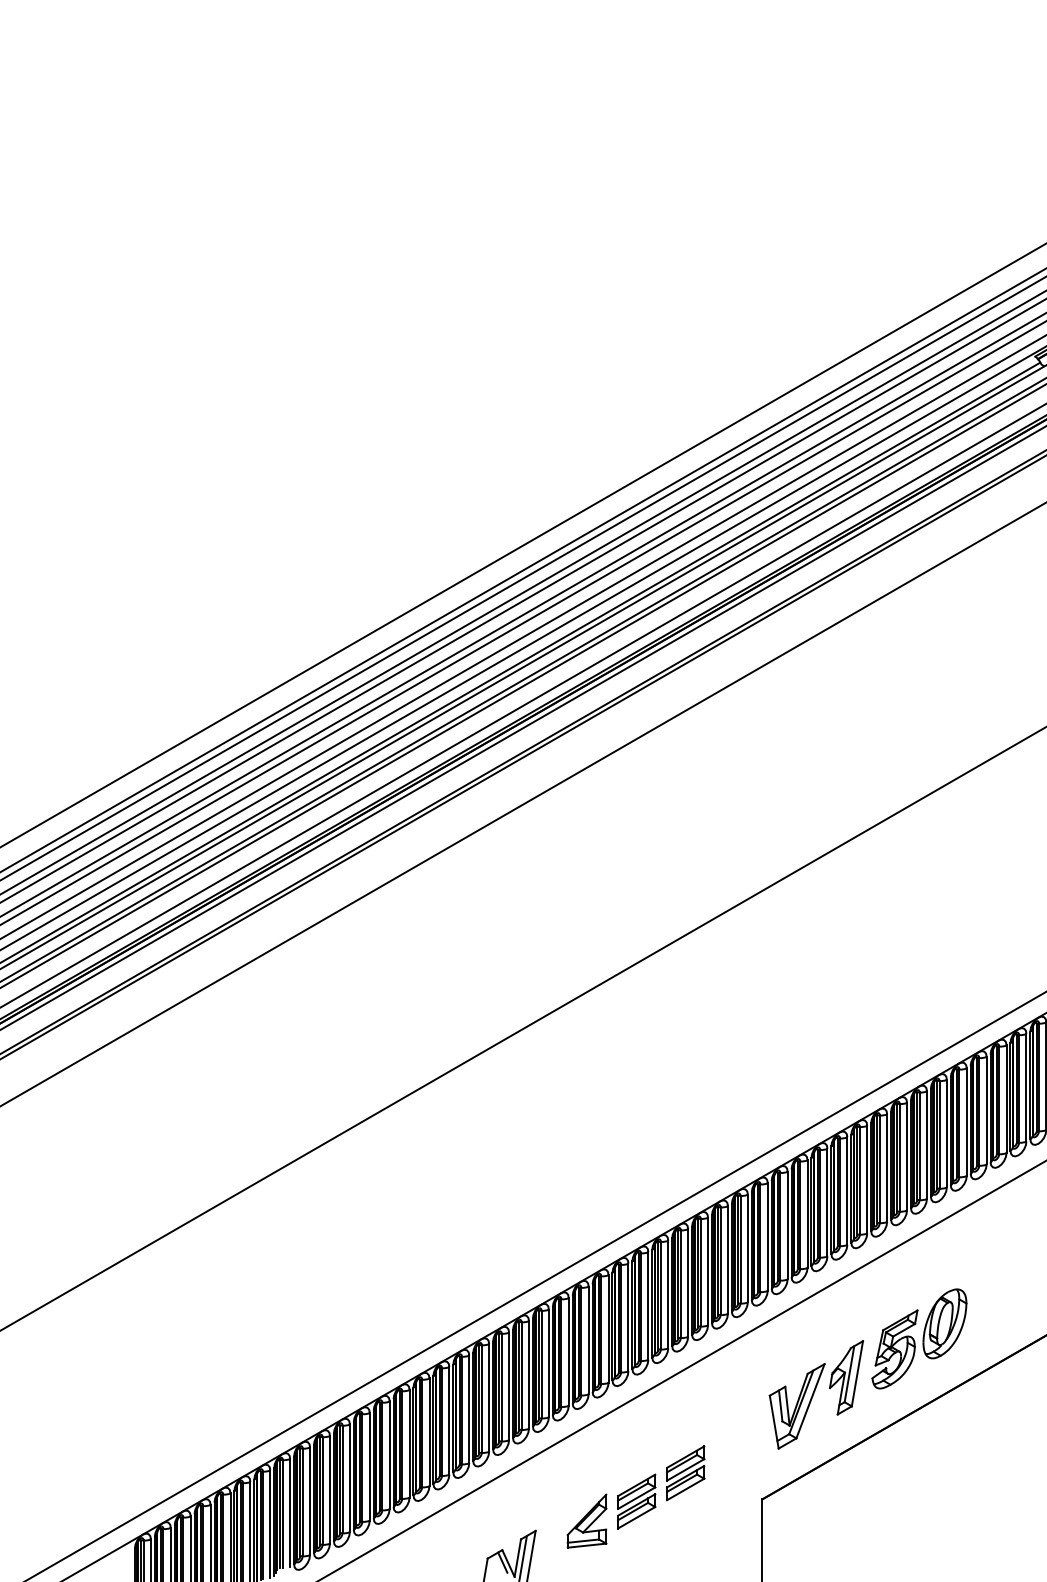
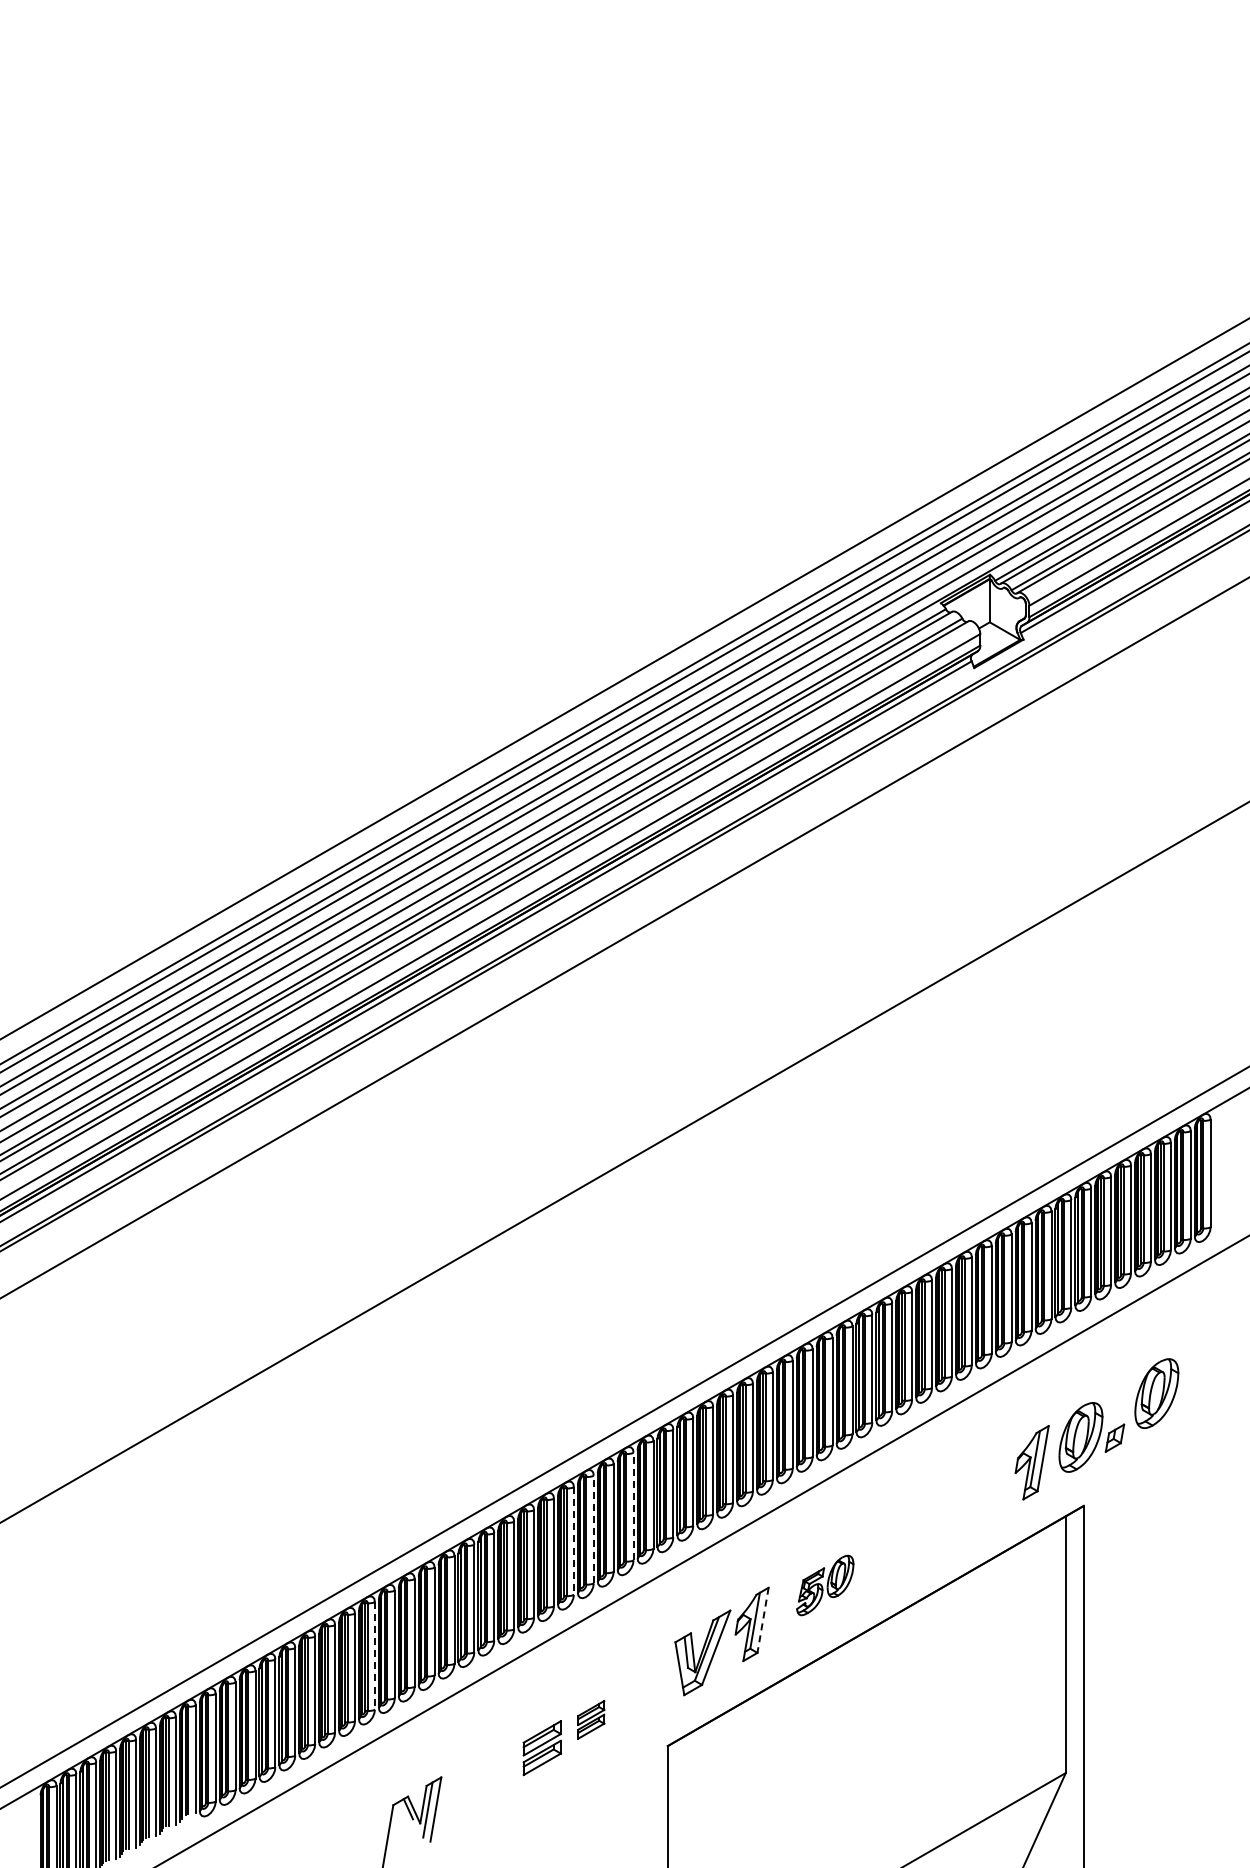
line: (727, 1259) -> (633, 1506), solid -> dashed
line: (687, 1282) -> (593, 1529), solid -> dashed
line: (667, 1293) -> (573, 1540), solid -> dashed
part: (919, 1338) -> (825, 1585), size x0.6
line: (856, 1373) -> (762, 1620), solid -> dashed
line: (468, 1408) -> (374, 1655), solid -> dashed
part: (684, 1472) -> (590, 1719), size x0.7
part: (586, 1520) -> (492, 1767), removed

